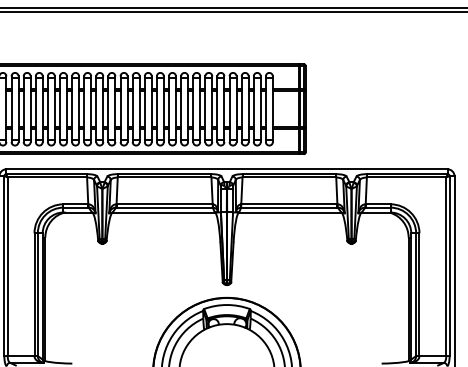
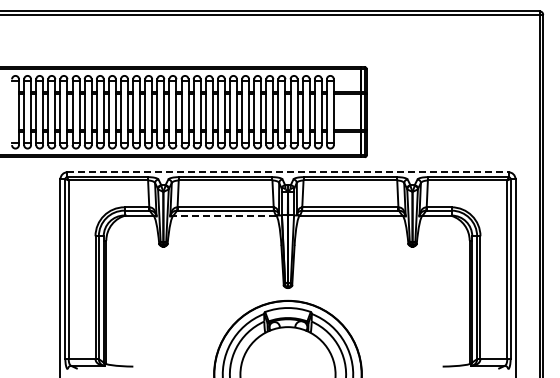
line: (227, 169) -> (288, 172), solid -> dashed
line: (163, 212) -> (224, 215), solid -> dashed

